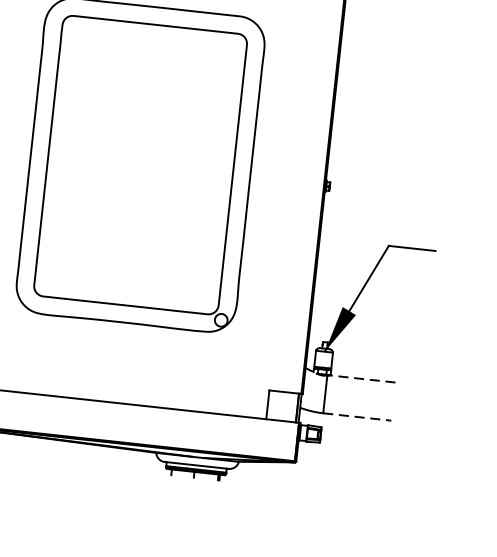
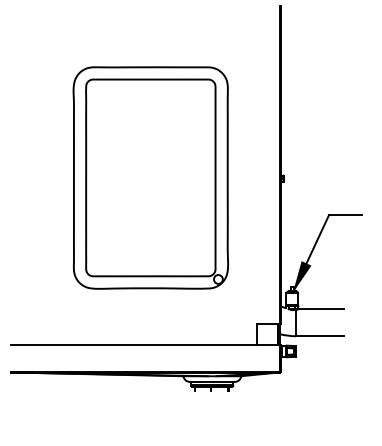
line: (362, 378) -> (320, 309), dashed -> solid
line: (357, 417) -> (320, 336), dashed -> solid

